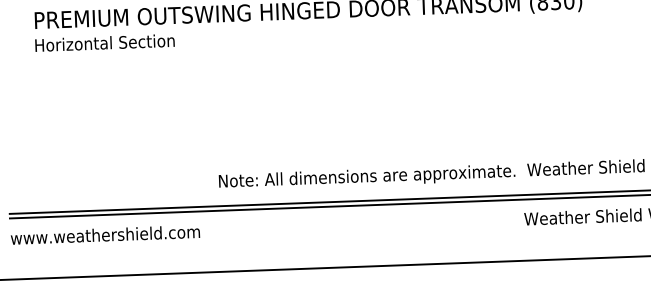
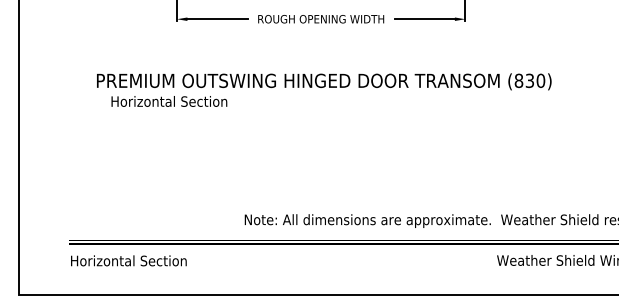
text: (105, 42) -> (169, 101), moved
text: (104, 234) -> (148, 260), www.weathershield.com -> Horizontal Section

